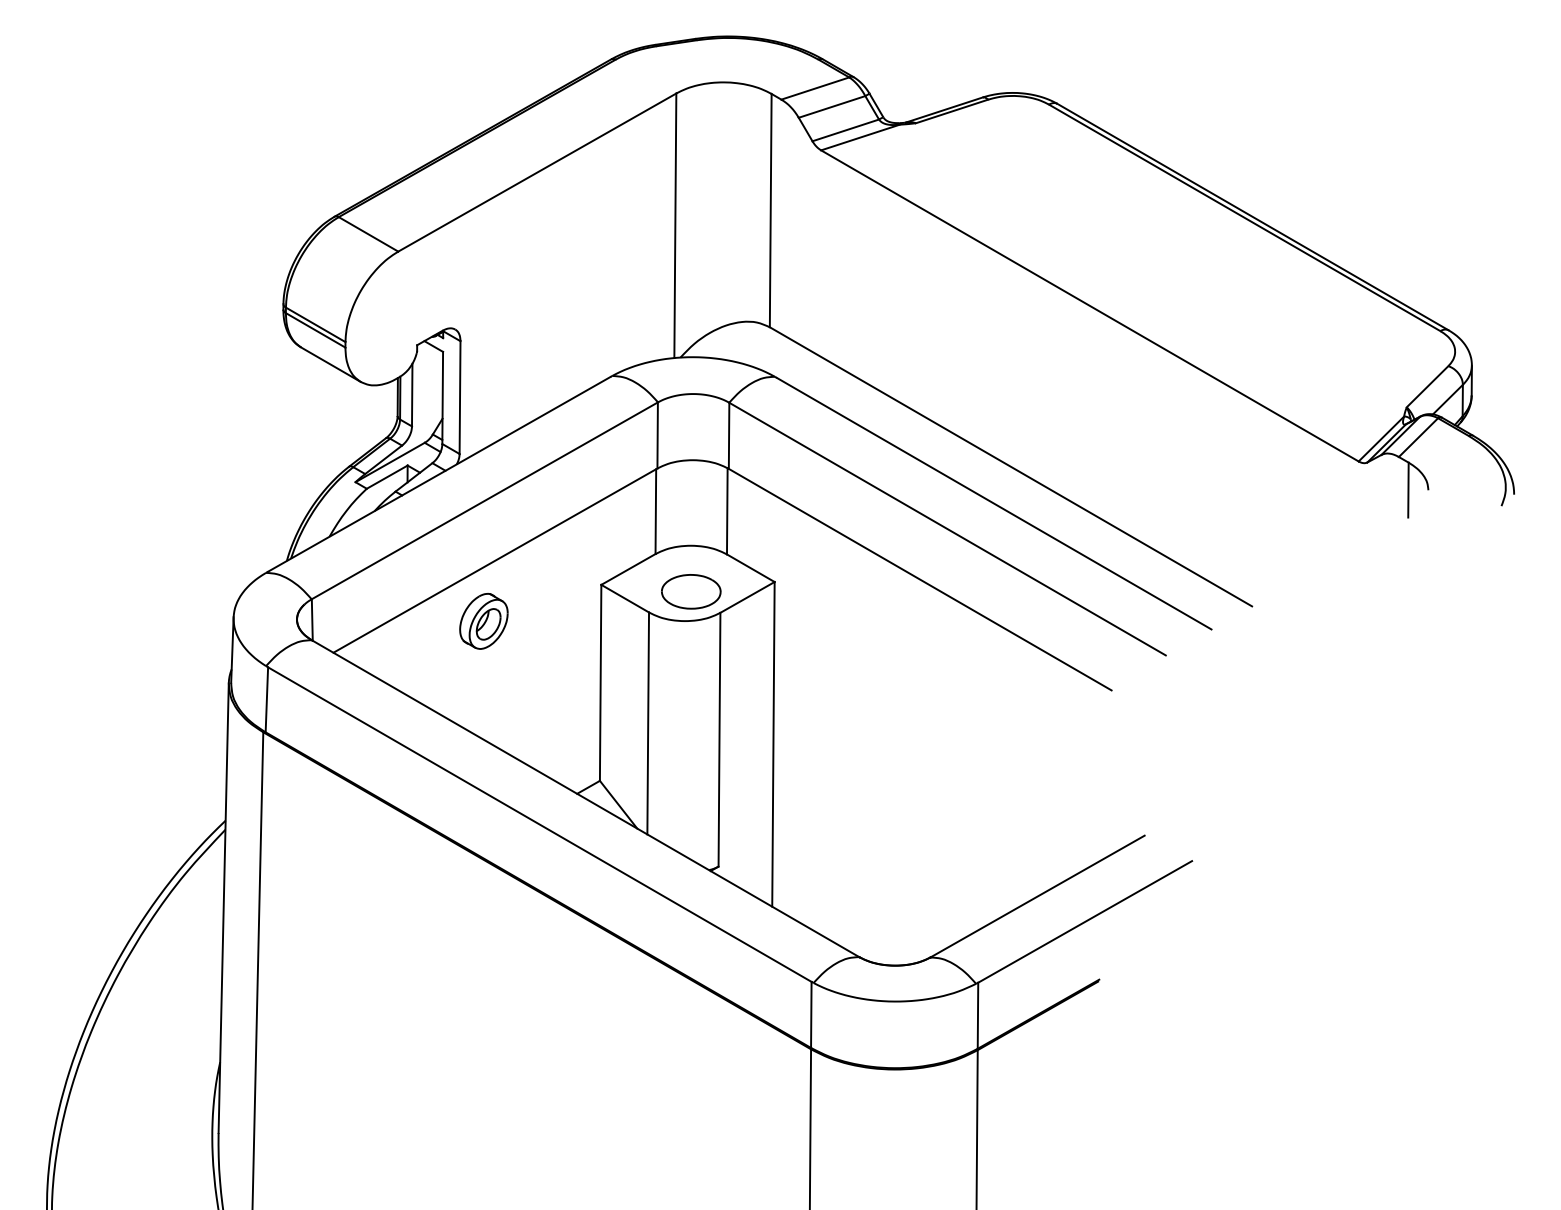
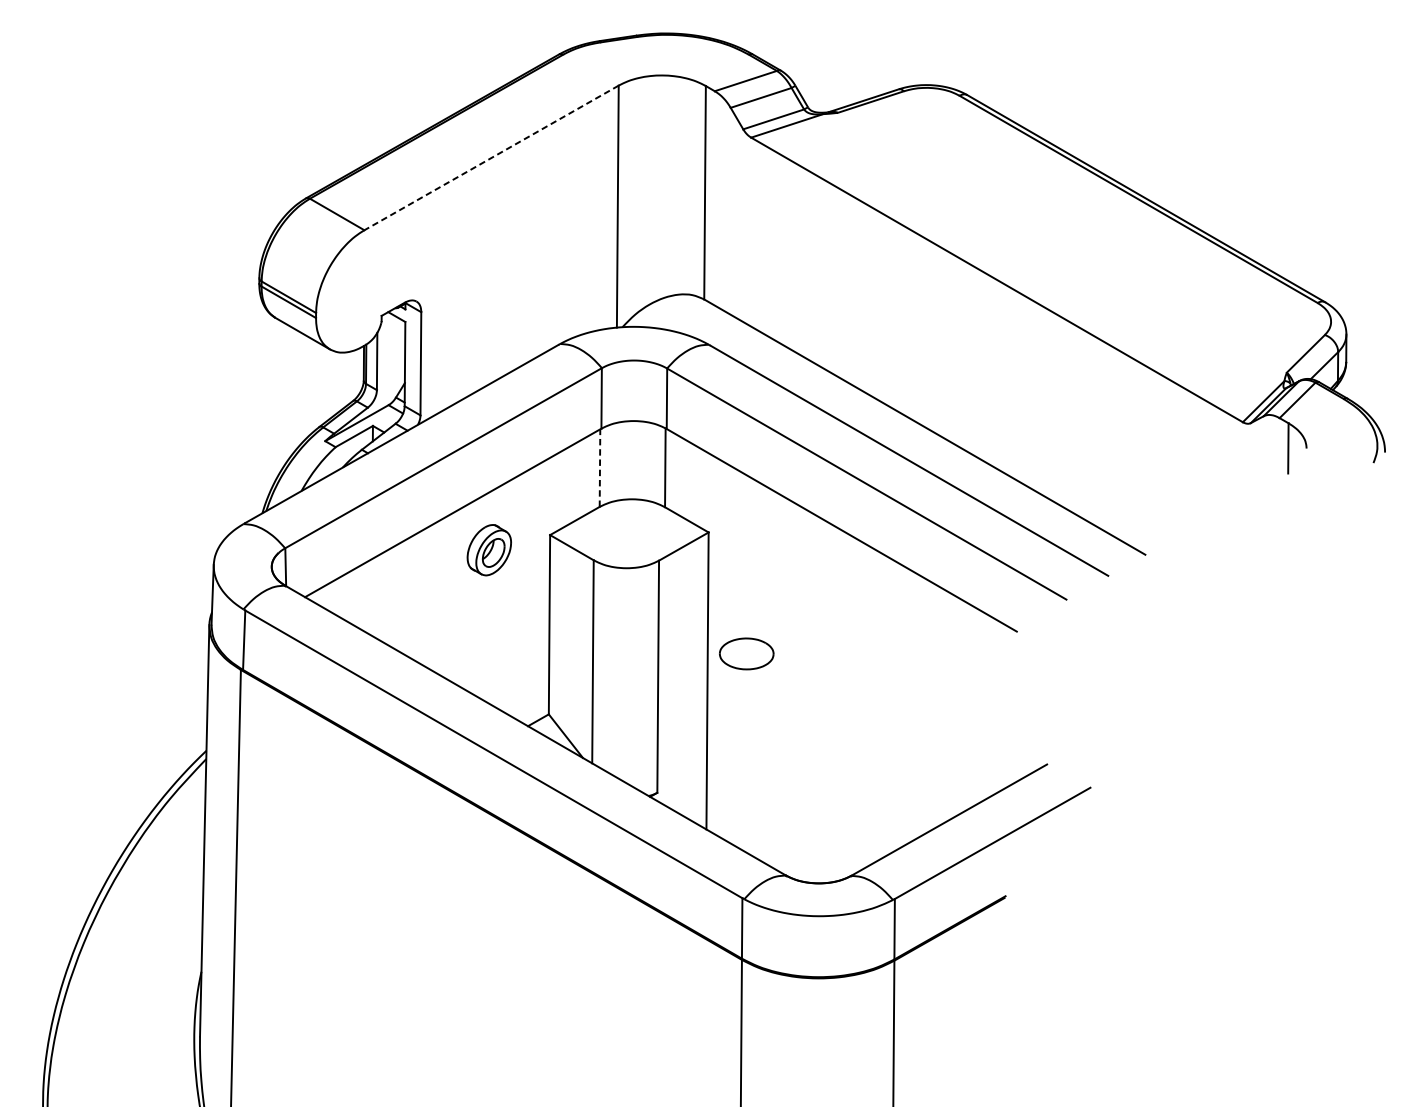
line: (537, 172) -> (491, 157), solid -> dashed
line: (655, 511) -> (599, 467), solid -> dashed
part: (691, 591) -> (746, 653), moved
part: (483, 621) -> (488, 550), moved

